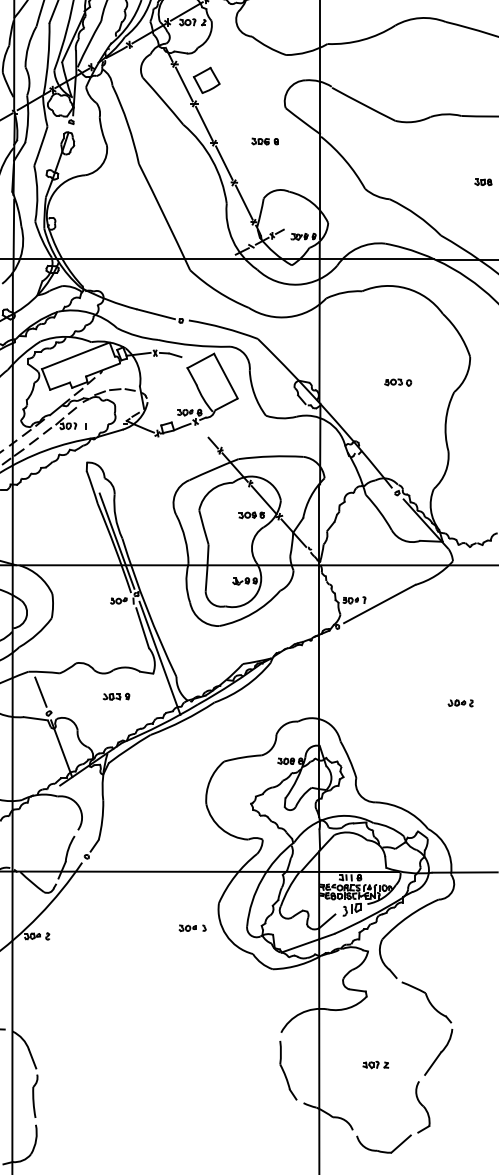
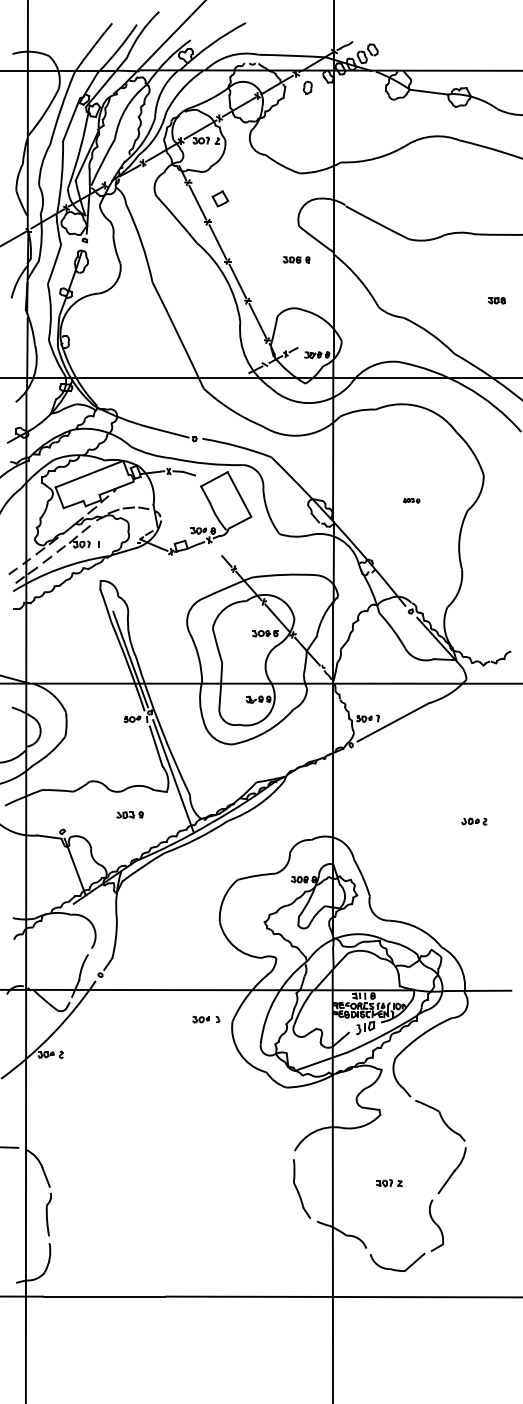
part: (206, 80) -> (220, 198), size x0.6
part: (264, 141) -> (296, 259), moved
part: (397, 382) -> (411, 500), size x0.6
line: (40, 692) -> (54, 810), removed
part: (192, 928) -> (206, 1019), moved

